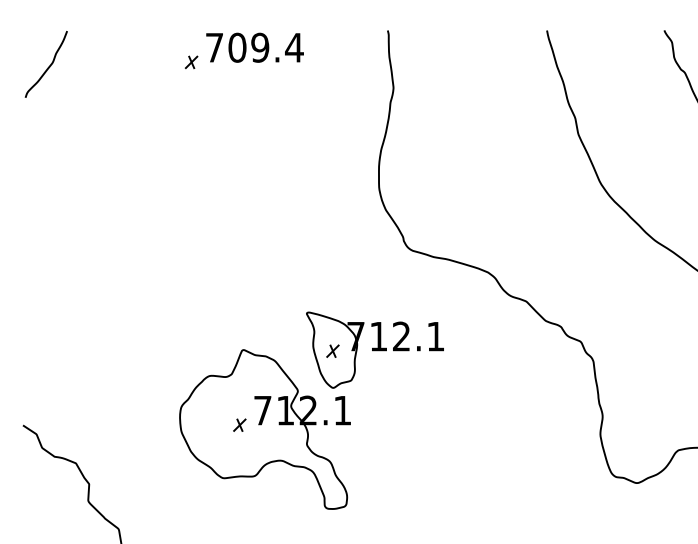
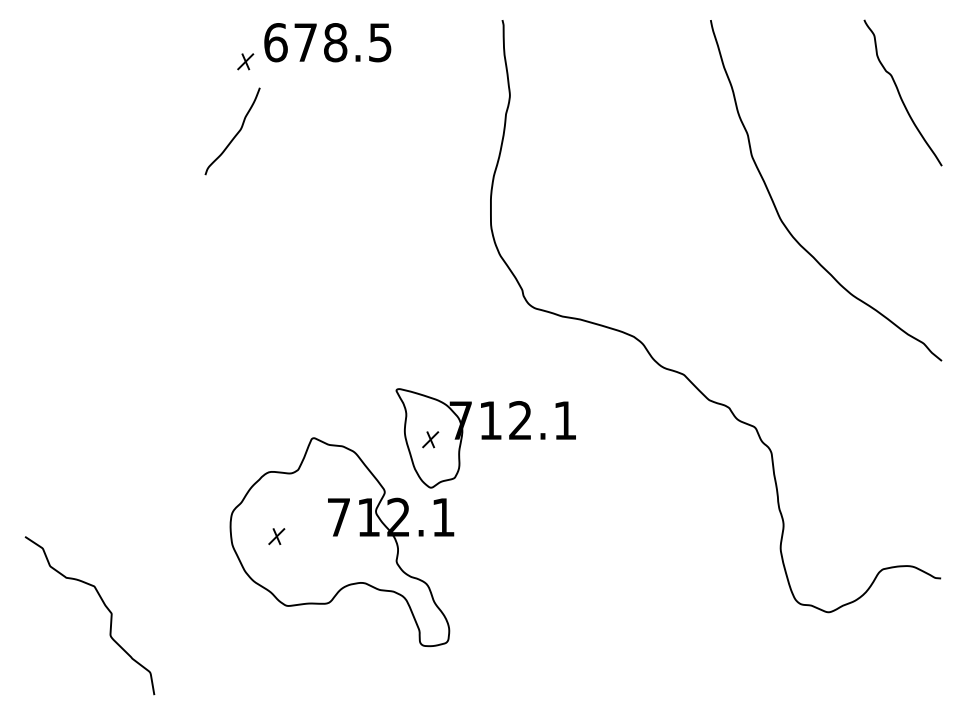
text: (254, 47) -> (328, 42), 709.4 -> 678.5
curve: (48, 66) -> (235, 134), moved
part: (239, 425) -> (276, 536), moved

